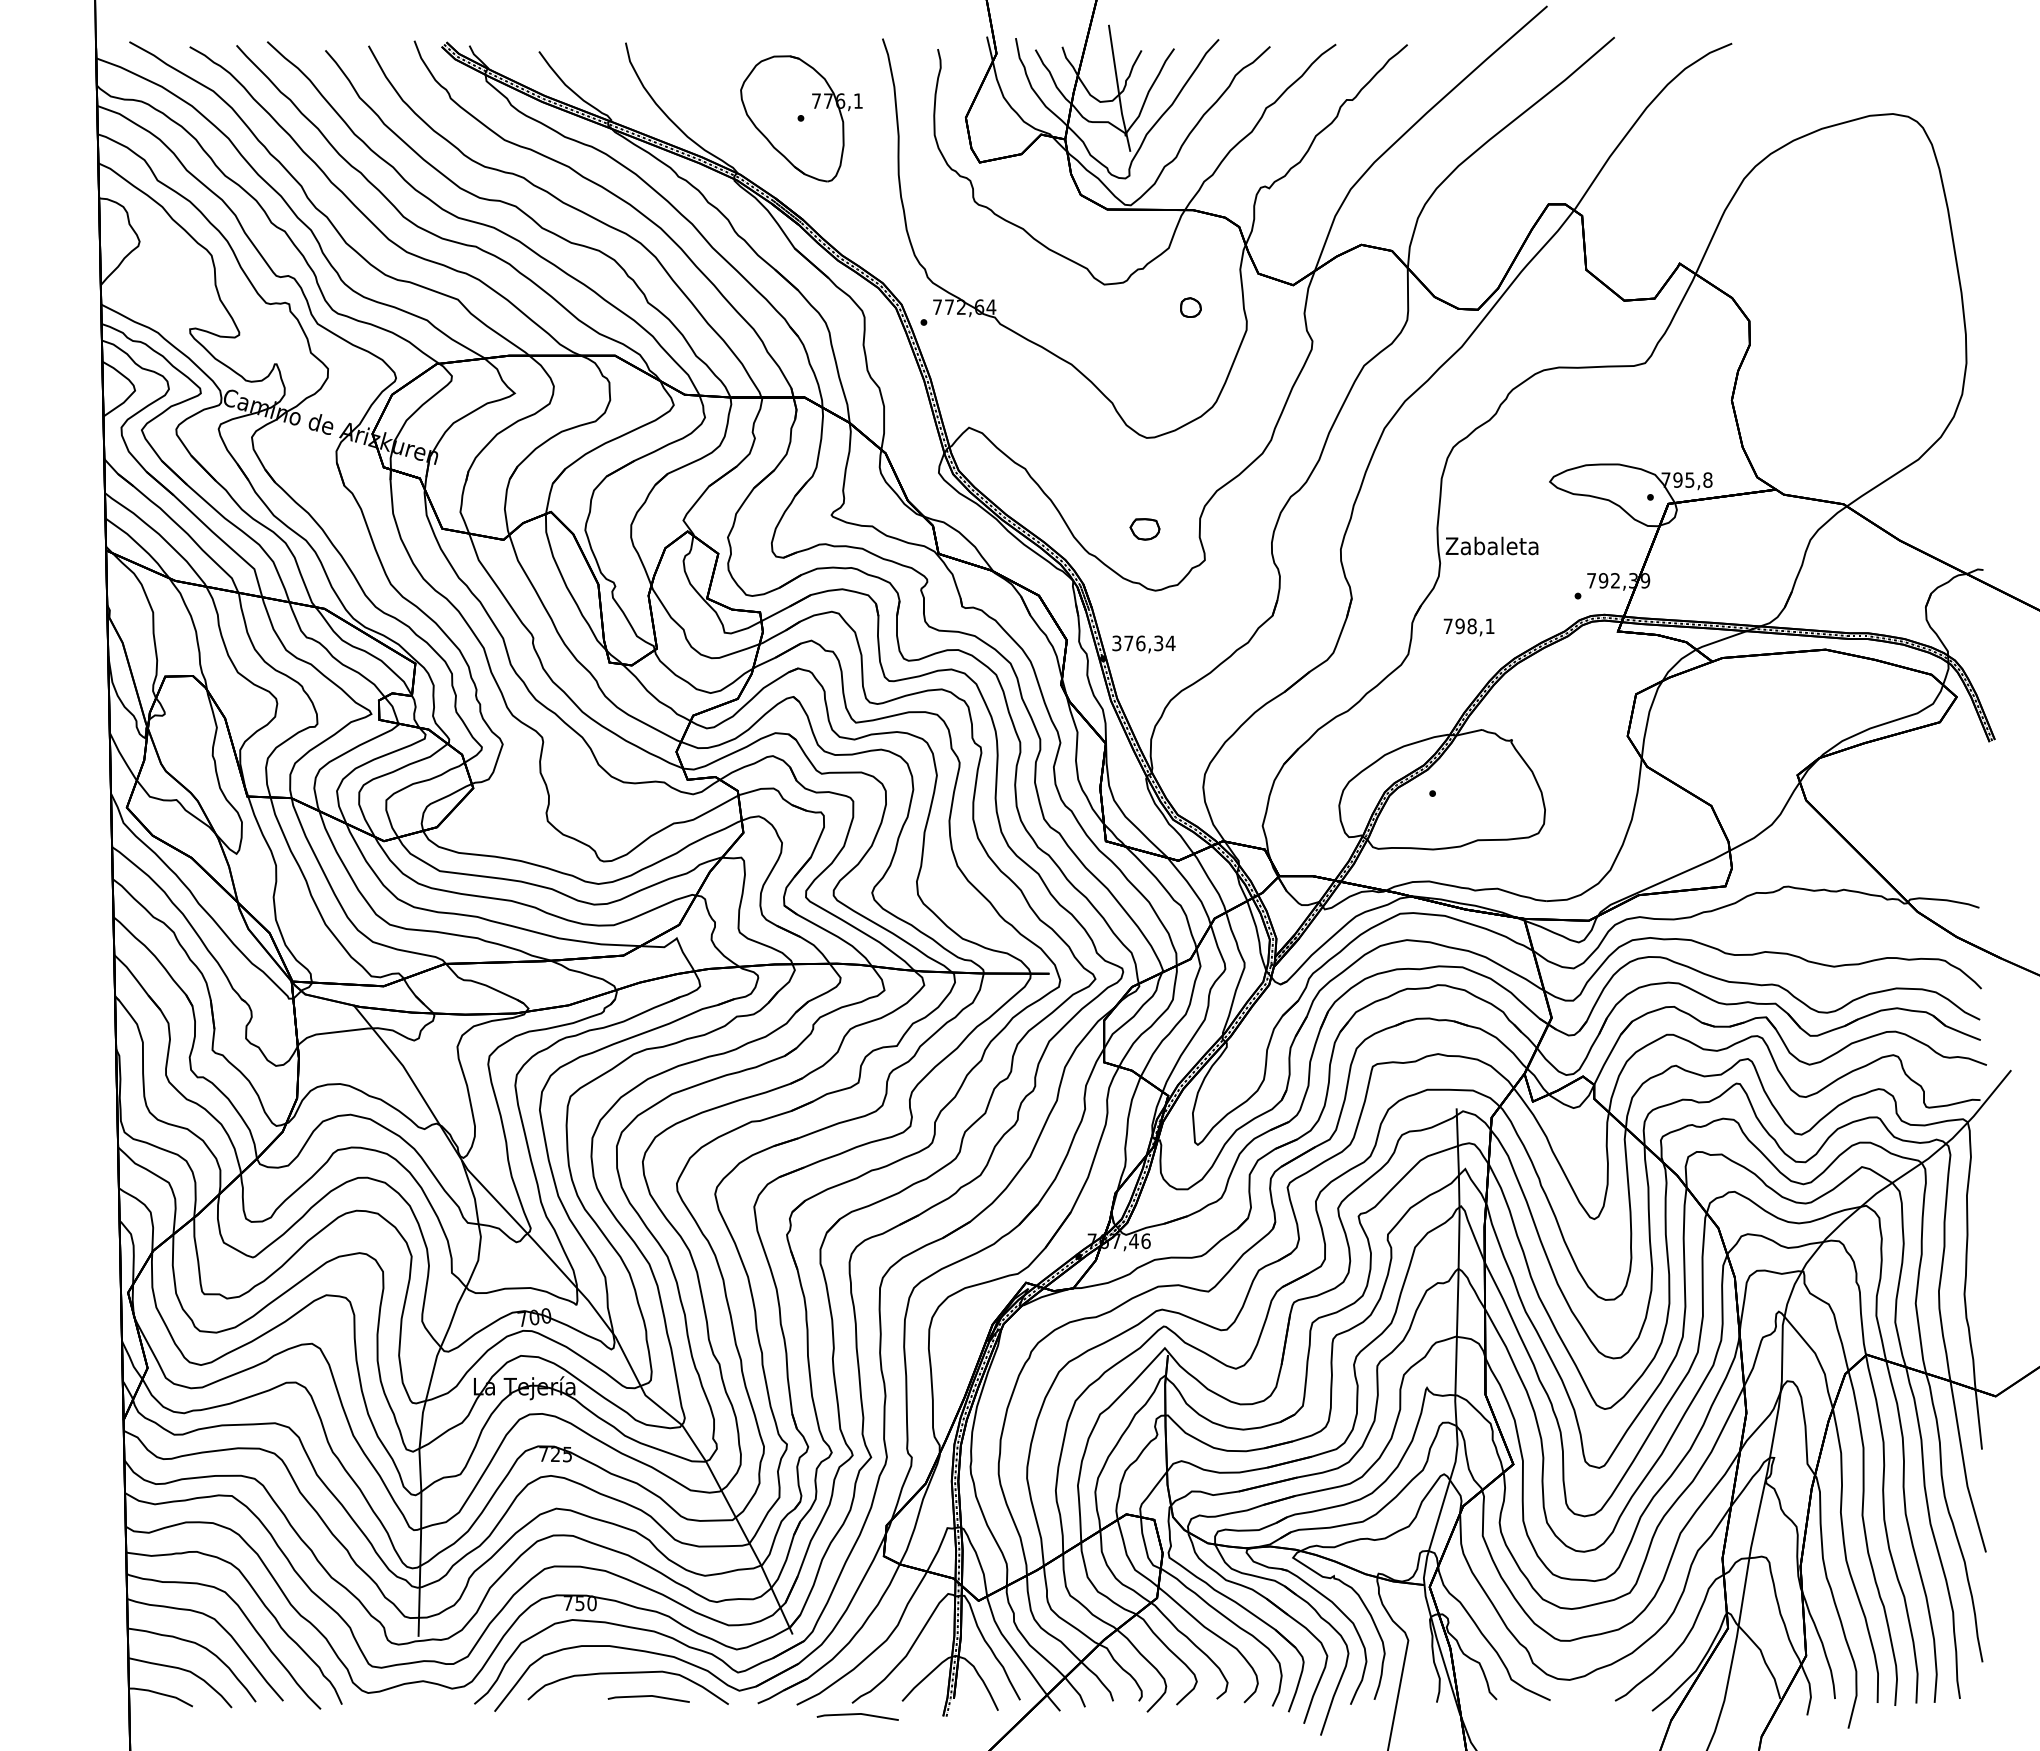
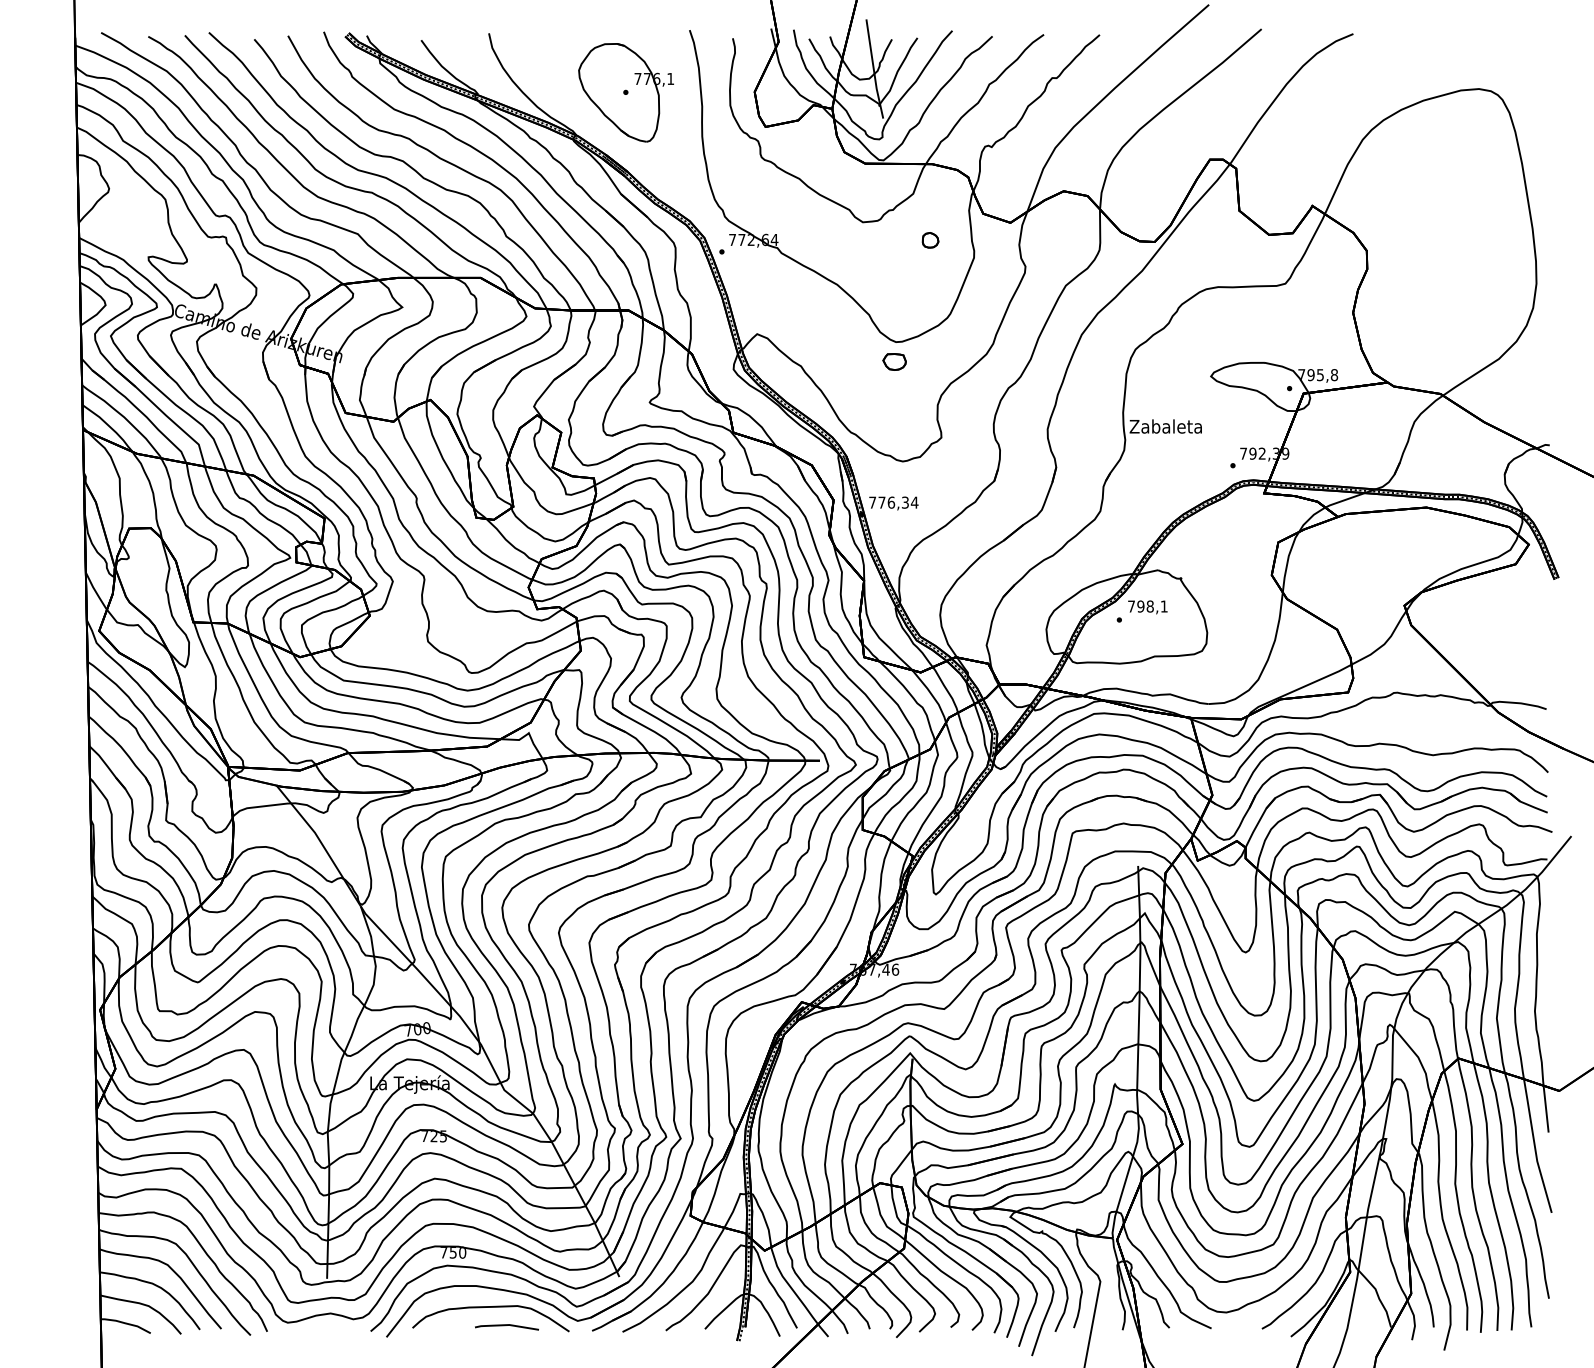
part: (1144, 529) -> (894, 362), moved
text: (1468, 627) -> (1147, 607), moved
text: (1116, 643) -> (872, 502), 376,34 -> 776,34
line: (857, 1714) -> (670, 1339), removed

